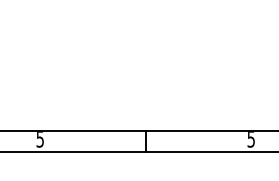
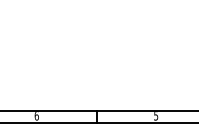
text: (39, 140) -> (36, 116), 5 -> 6

